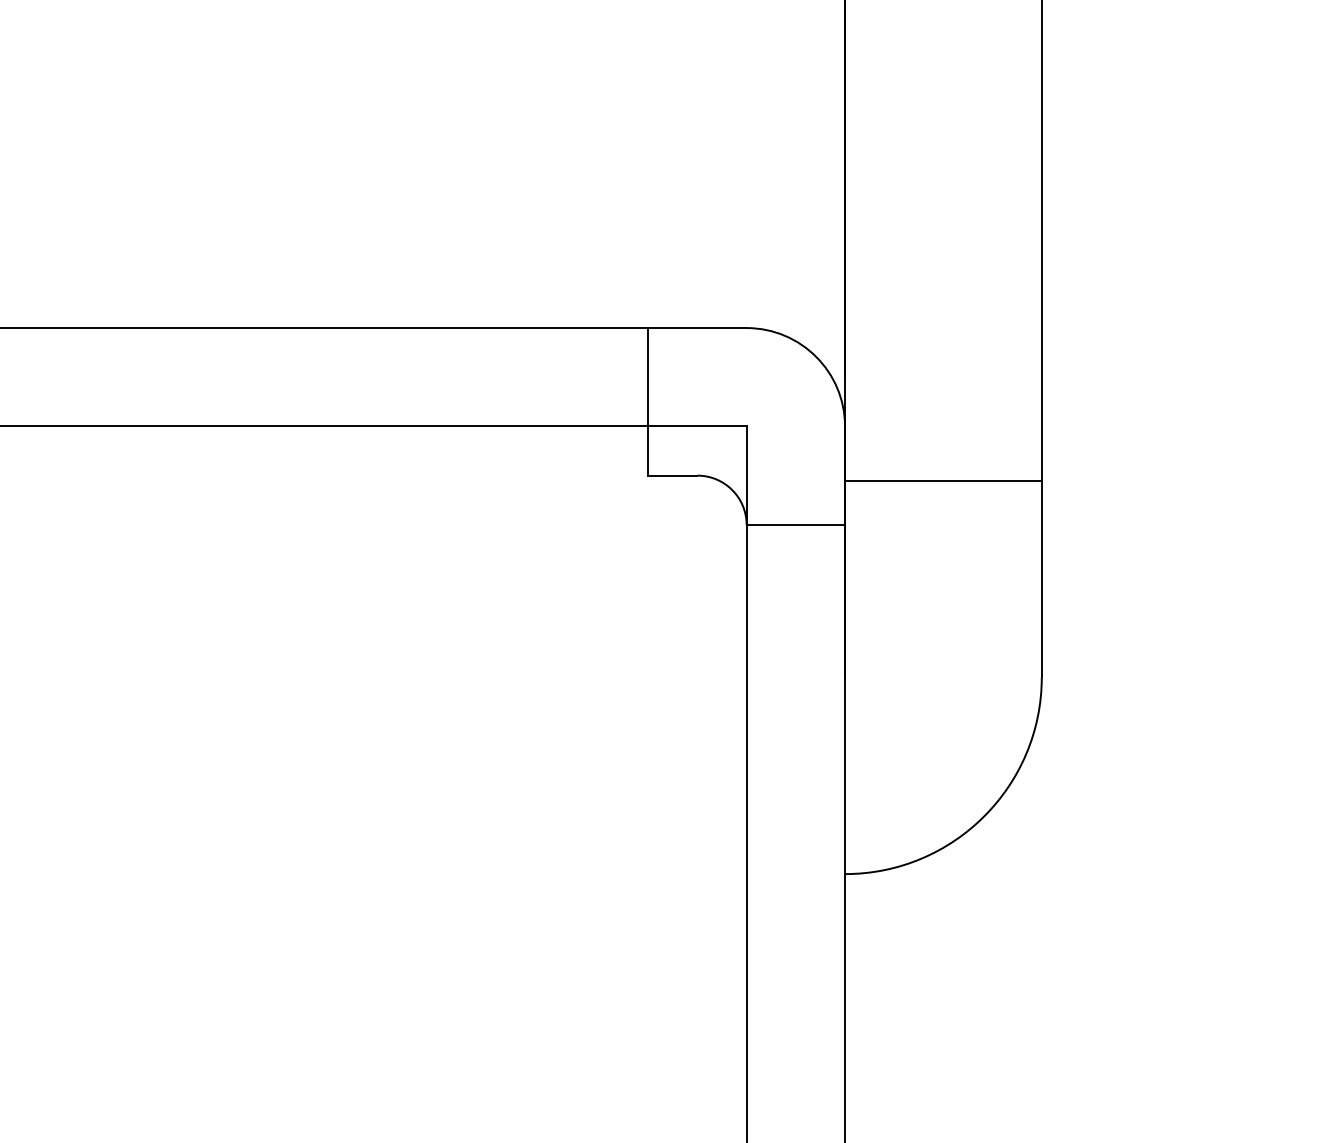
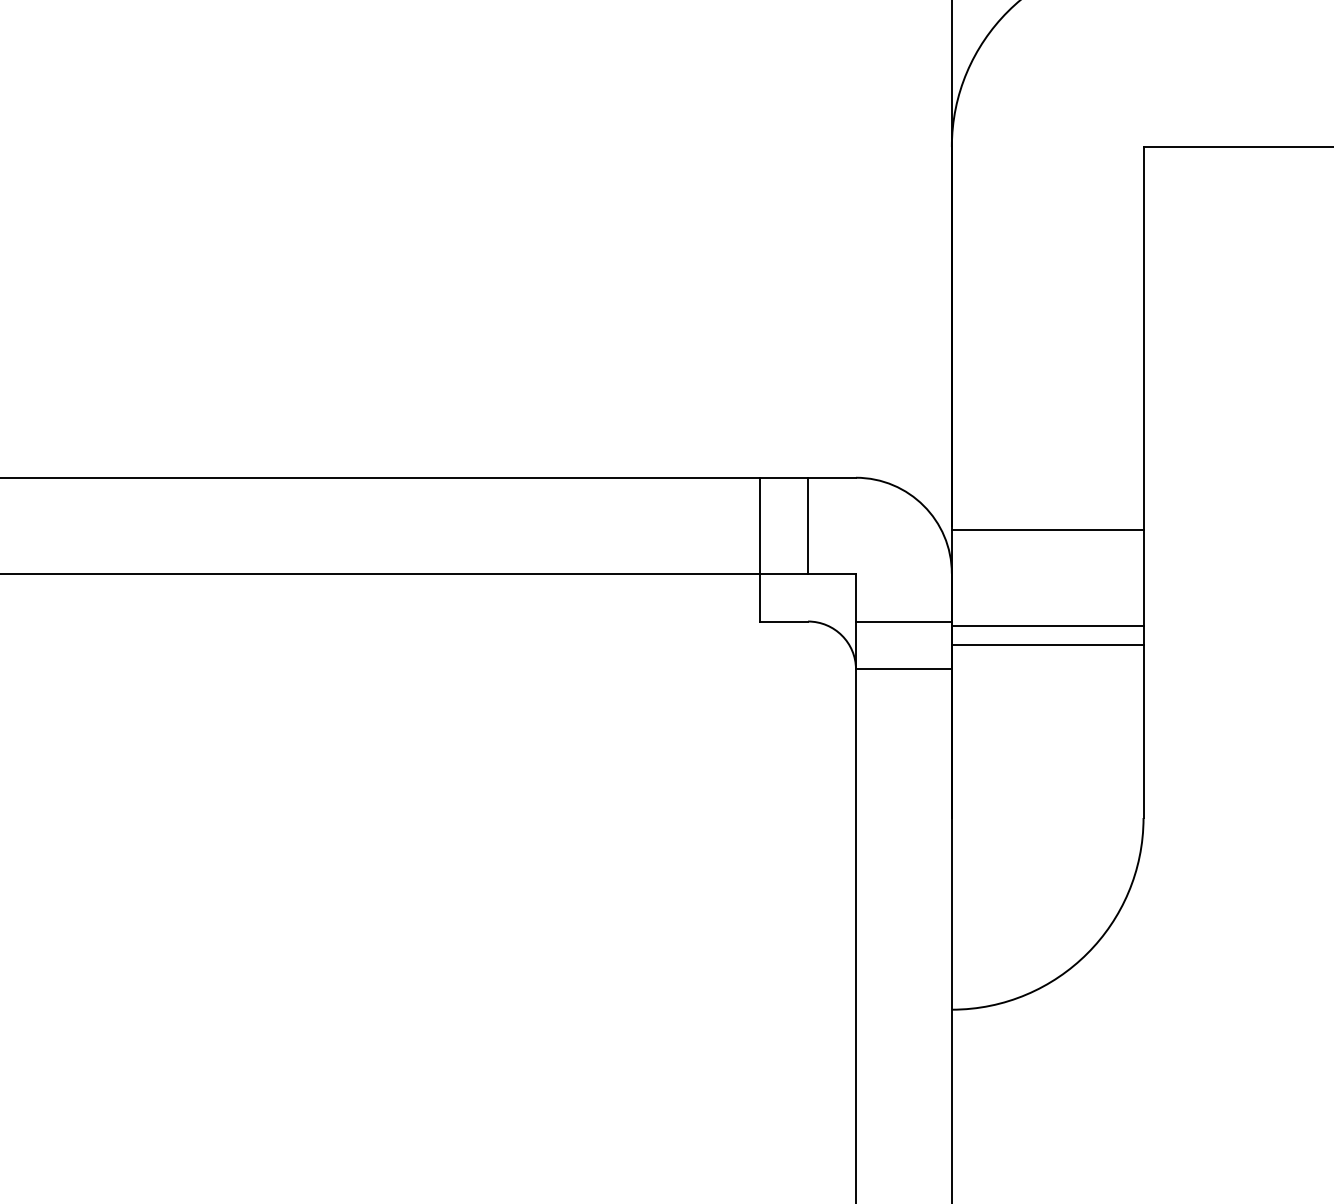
line: (697, 377) -> (808, 525), added
line: (943, 382) -> (1047, 530), added
line: (795, 475) -> (903, 621), added
line: (943, 500) -> (1047, 645), added

